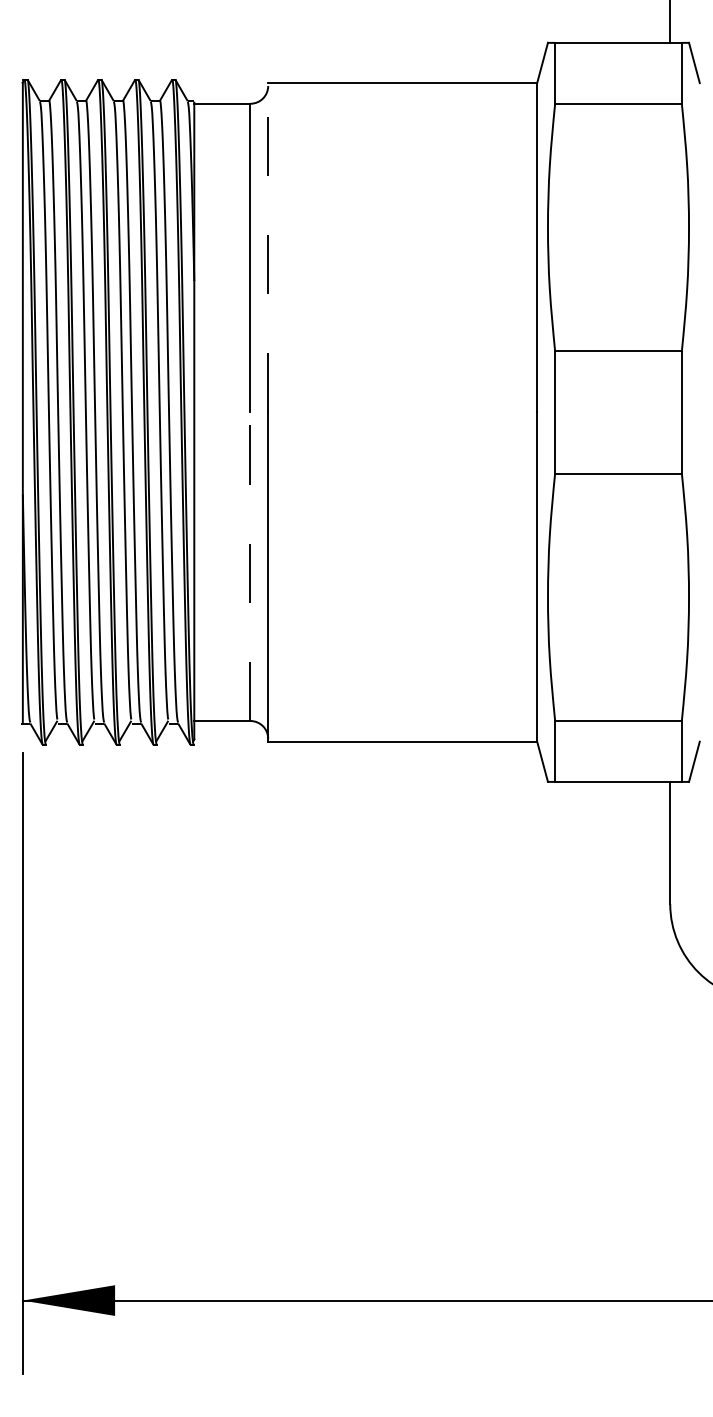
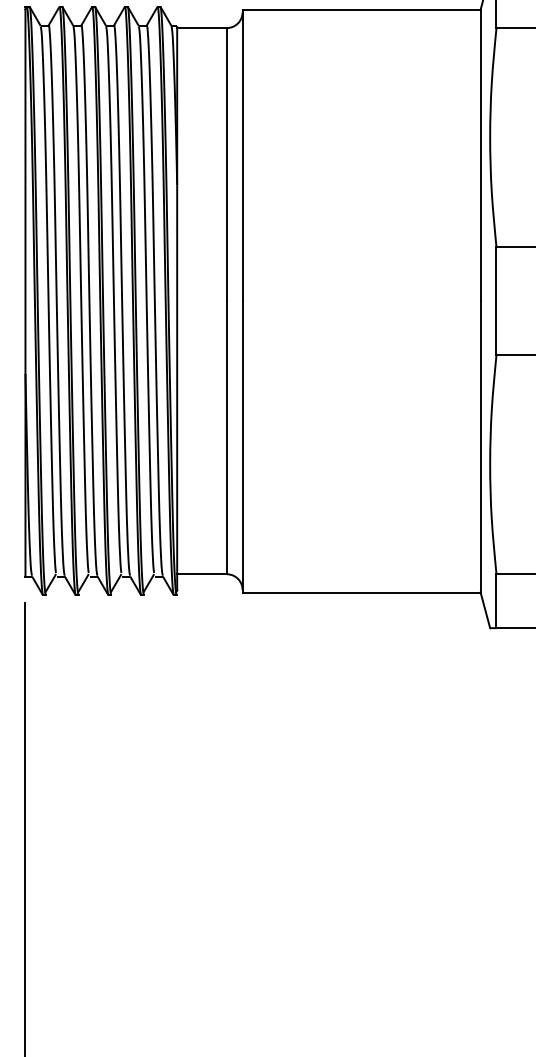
line: (268, 247) -> (242, 155), dashed -> solid
line: (250, 566) -> (226, 437), dashed -> solid

